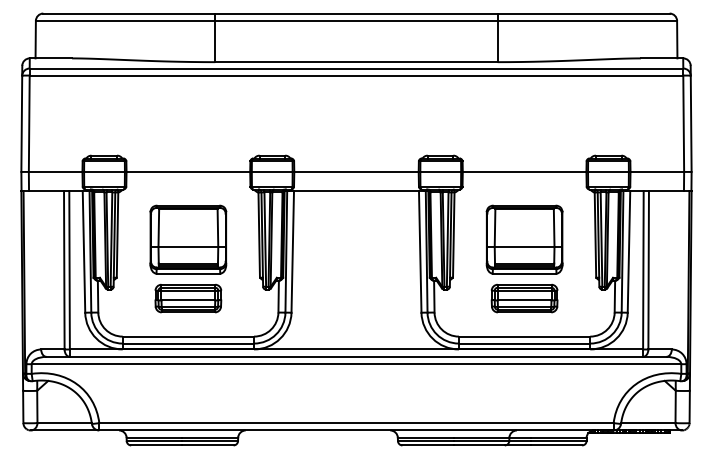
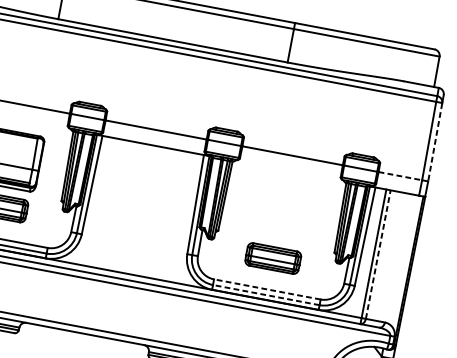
line: (691, 124) -> (435, 142), solid -> dashed
line: (657, 171) -> (400, 175), solid -> dashed
part: (524, 239) -> (282, 210), removed
line: (648, 269) -> (378, 253), solid -> dashed
line: (524, 336) -> (267, 289), solid -> dashed
line: (524, 343) -> (266, 295), solid -> dashed

